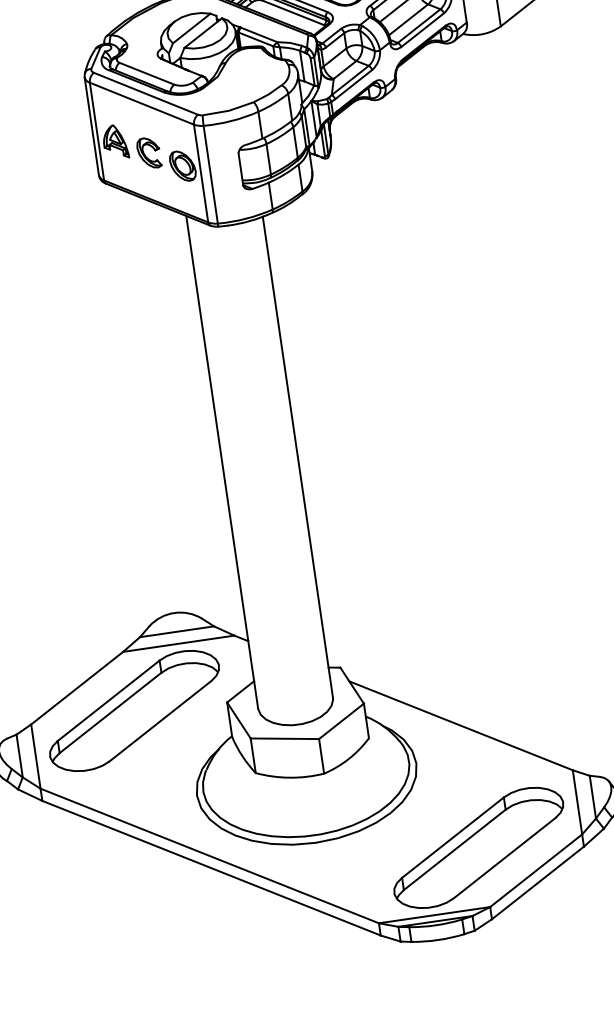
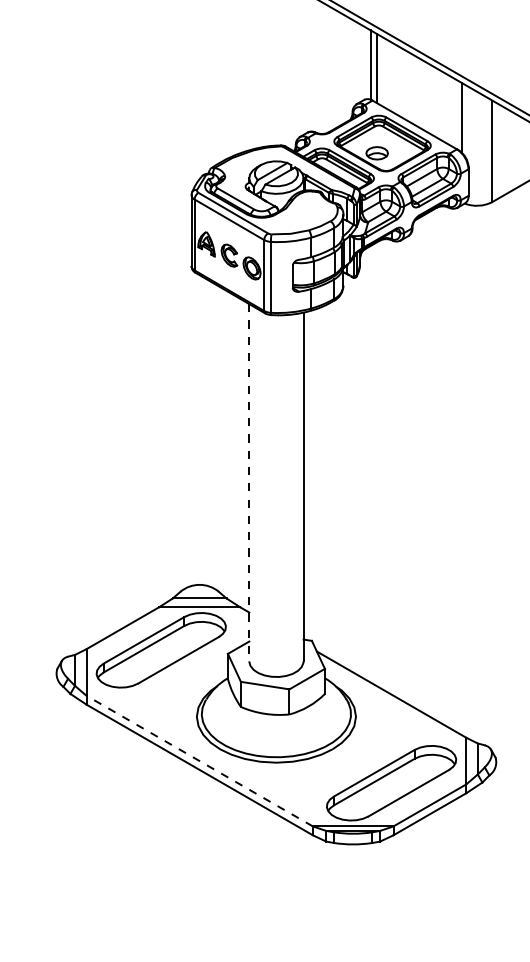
line: (222, 461) -> (249, 482), solid -> dashed
line: (209, 856) -> (199, 761), solid -> dashed

